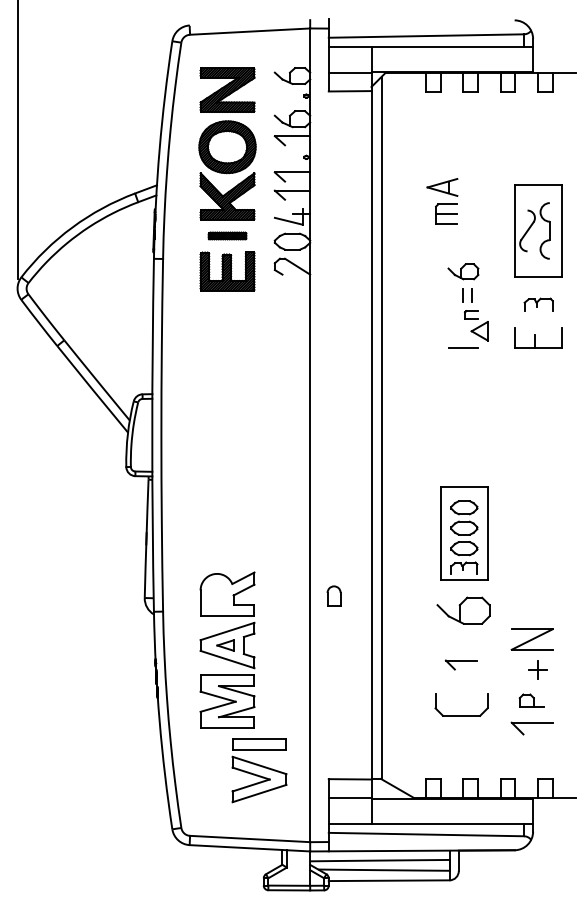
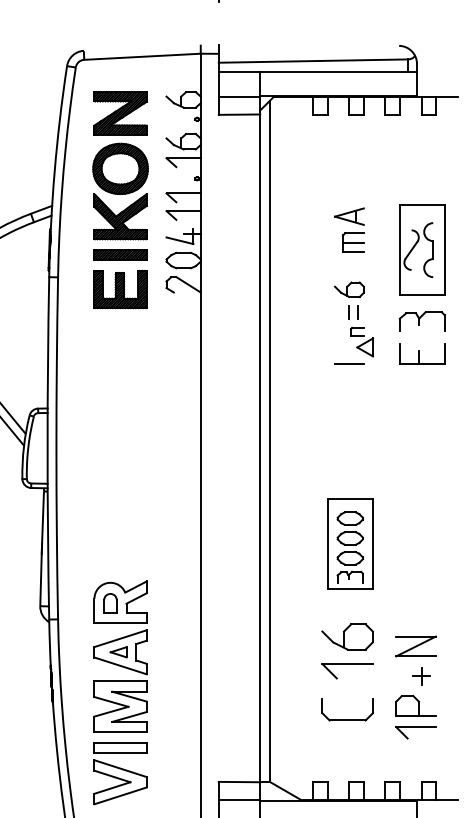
part: (442, 201) -> (349, 230), moved
part: (227, 235) -> (120, 254), size x1.43
part: (538, 304) -> (422, 321), size x1.67
part: (333, 595) -> (109, 602), moved
part: (463, 610) -> (347, 636), moved
part: (461, 664) -> (347, 670), size x1.67
part: (531, 700) -> (415, 705), size x1.67
part: (259, 770) -> (120, 773), moved

